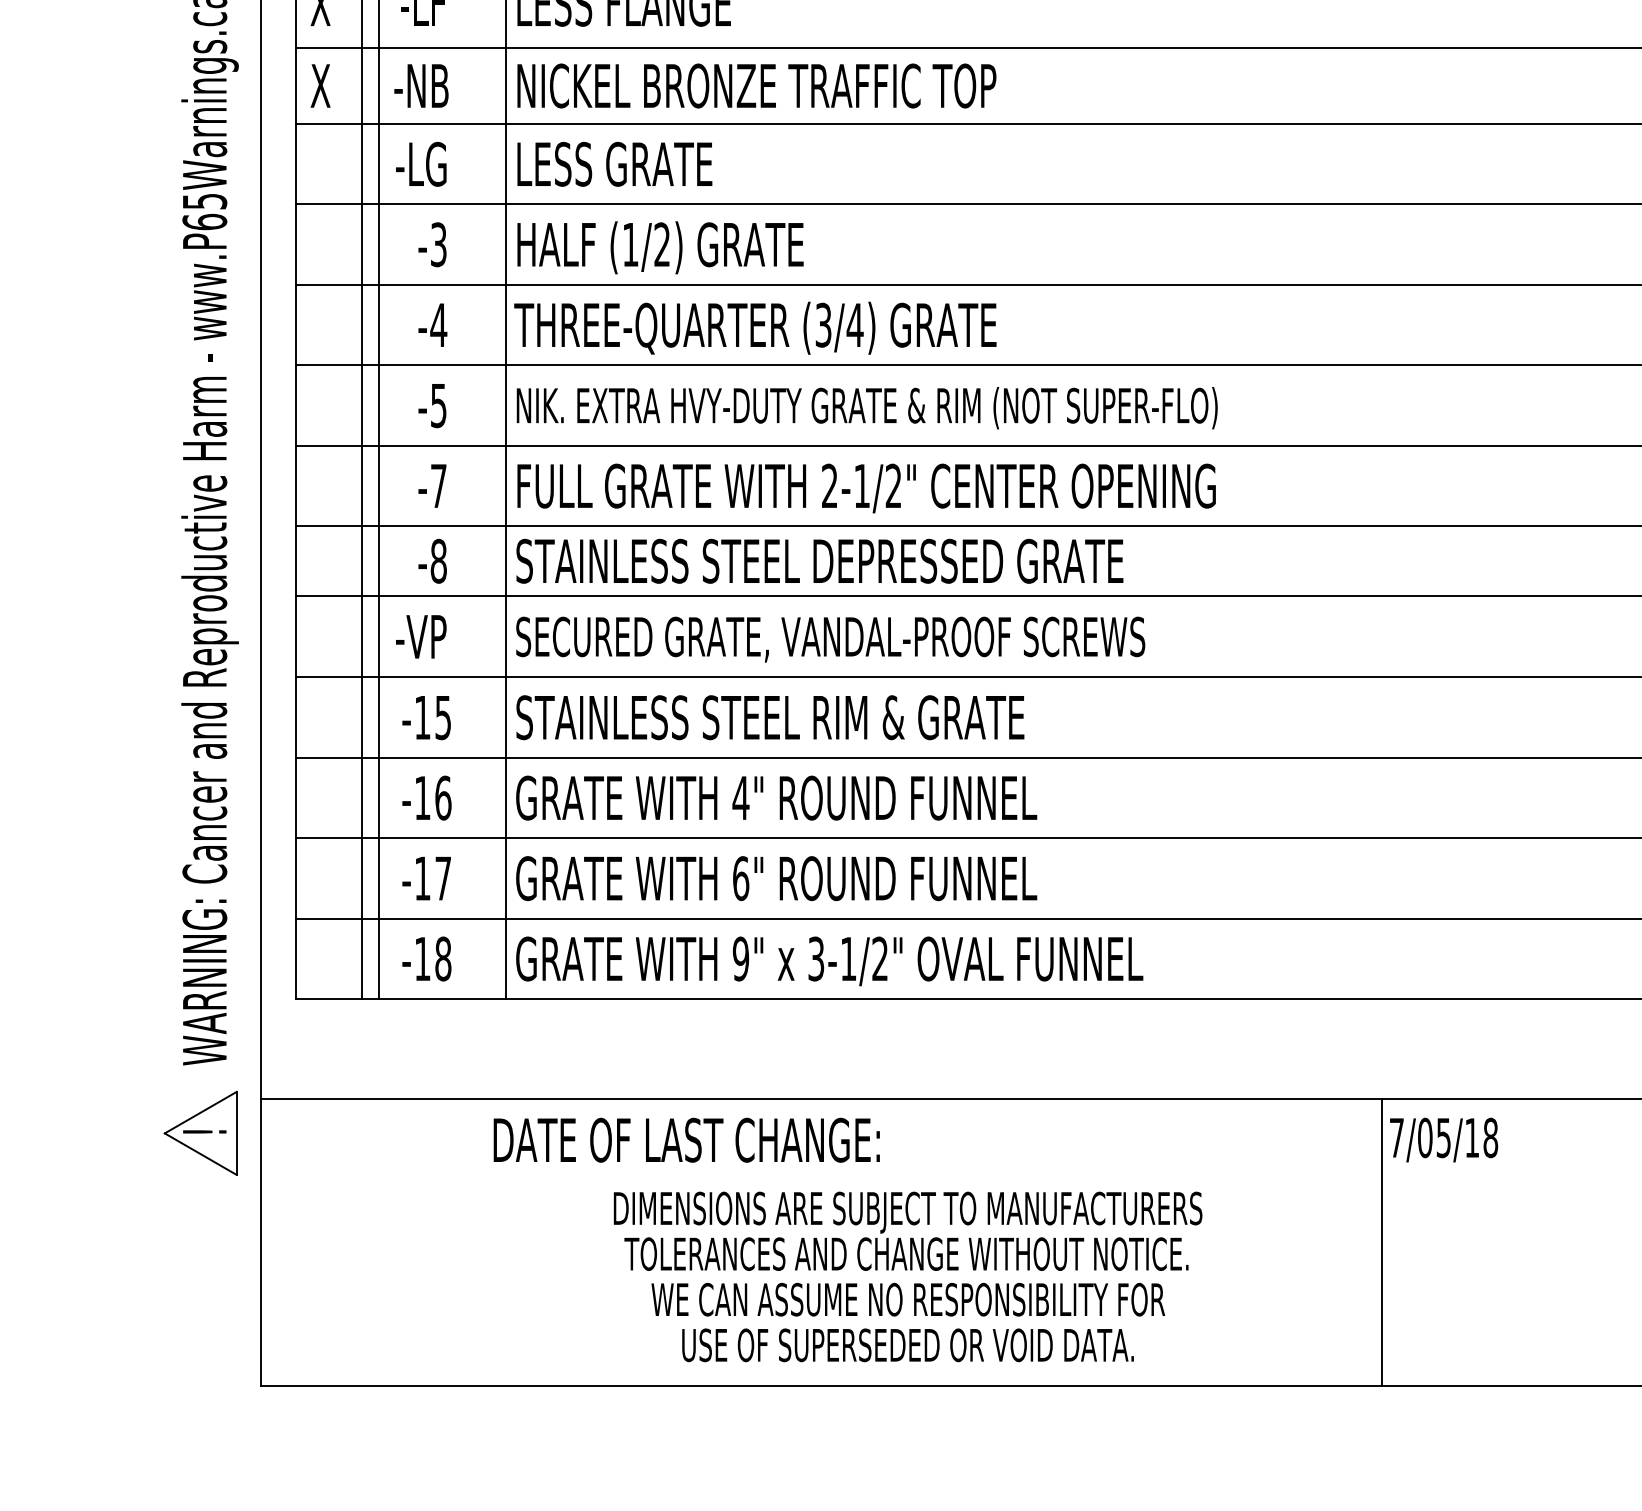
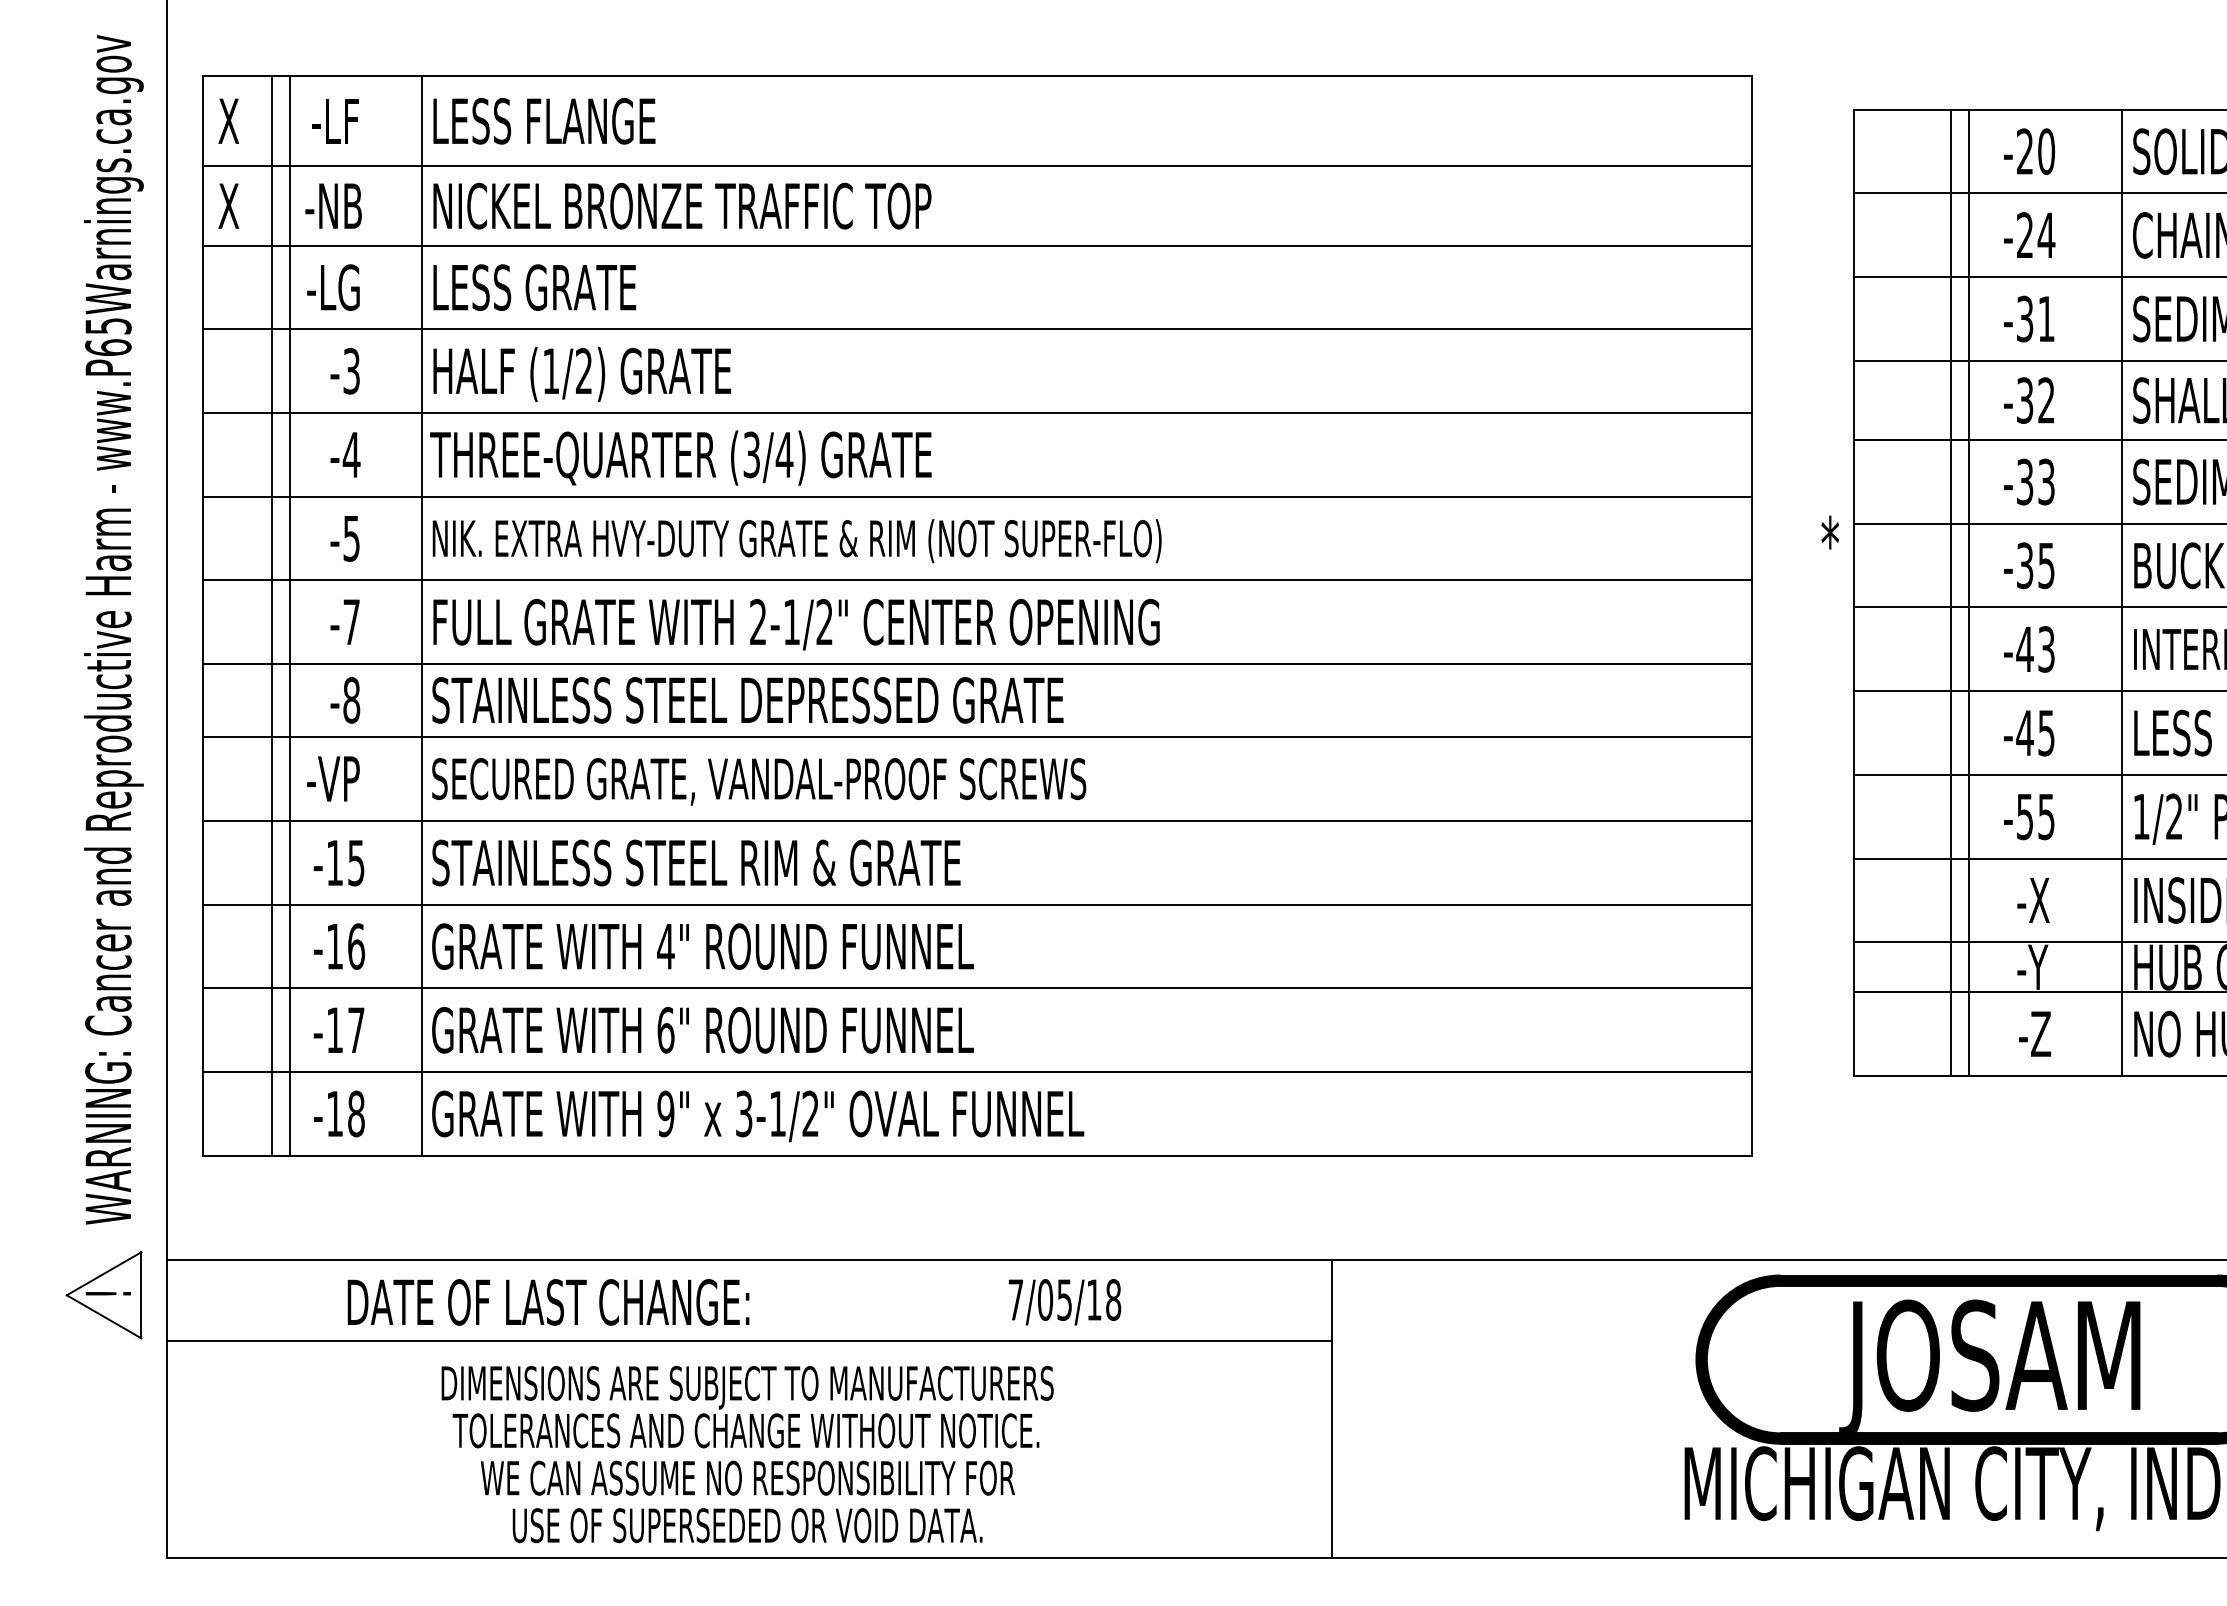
text: (686, 1140) -> (548, 1302), moved
text: (1443, 1140) -> (1064, 1302), moved
line: (821, 1177) -> (749, 1341), added
text: (907, 1276) -> (747, 1454), moved

